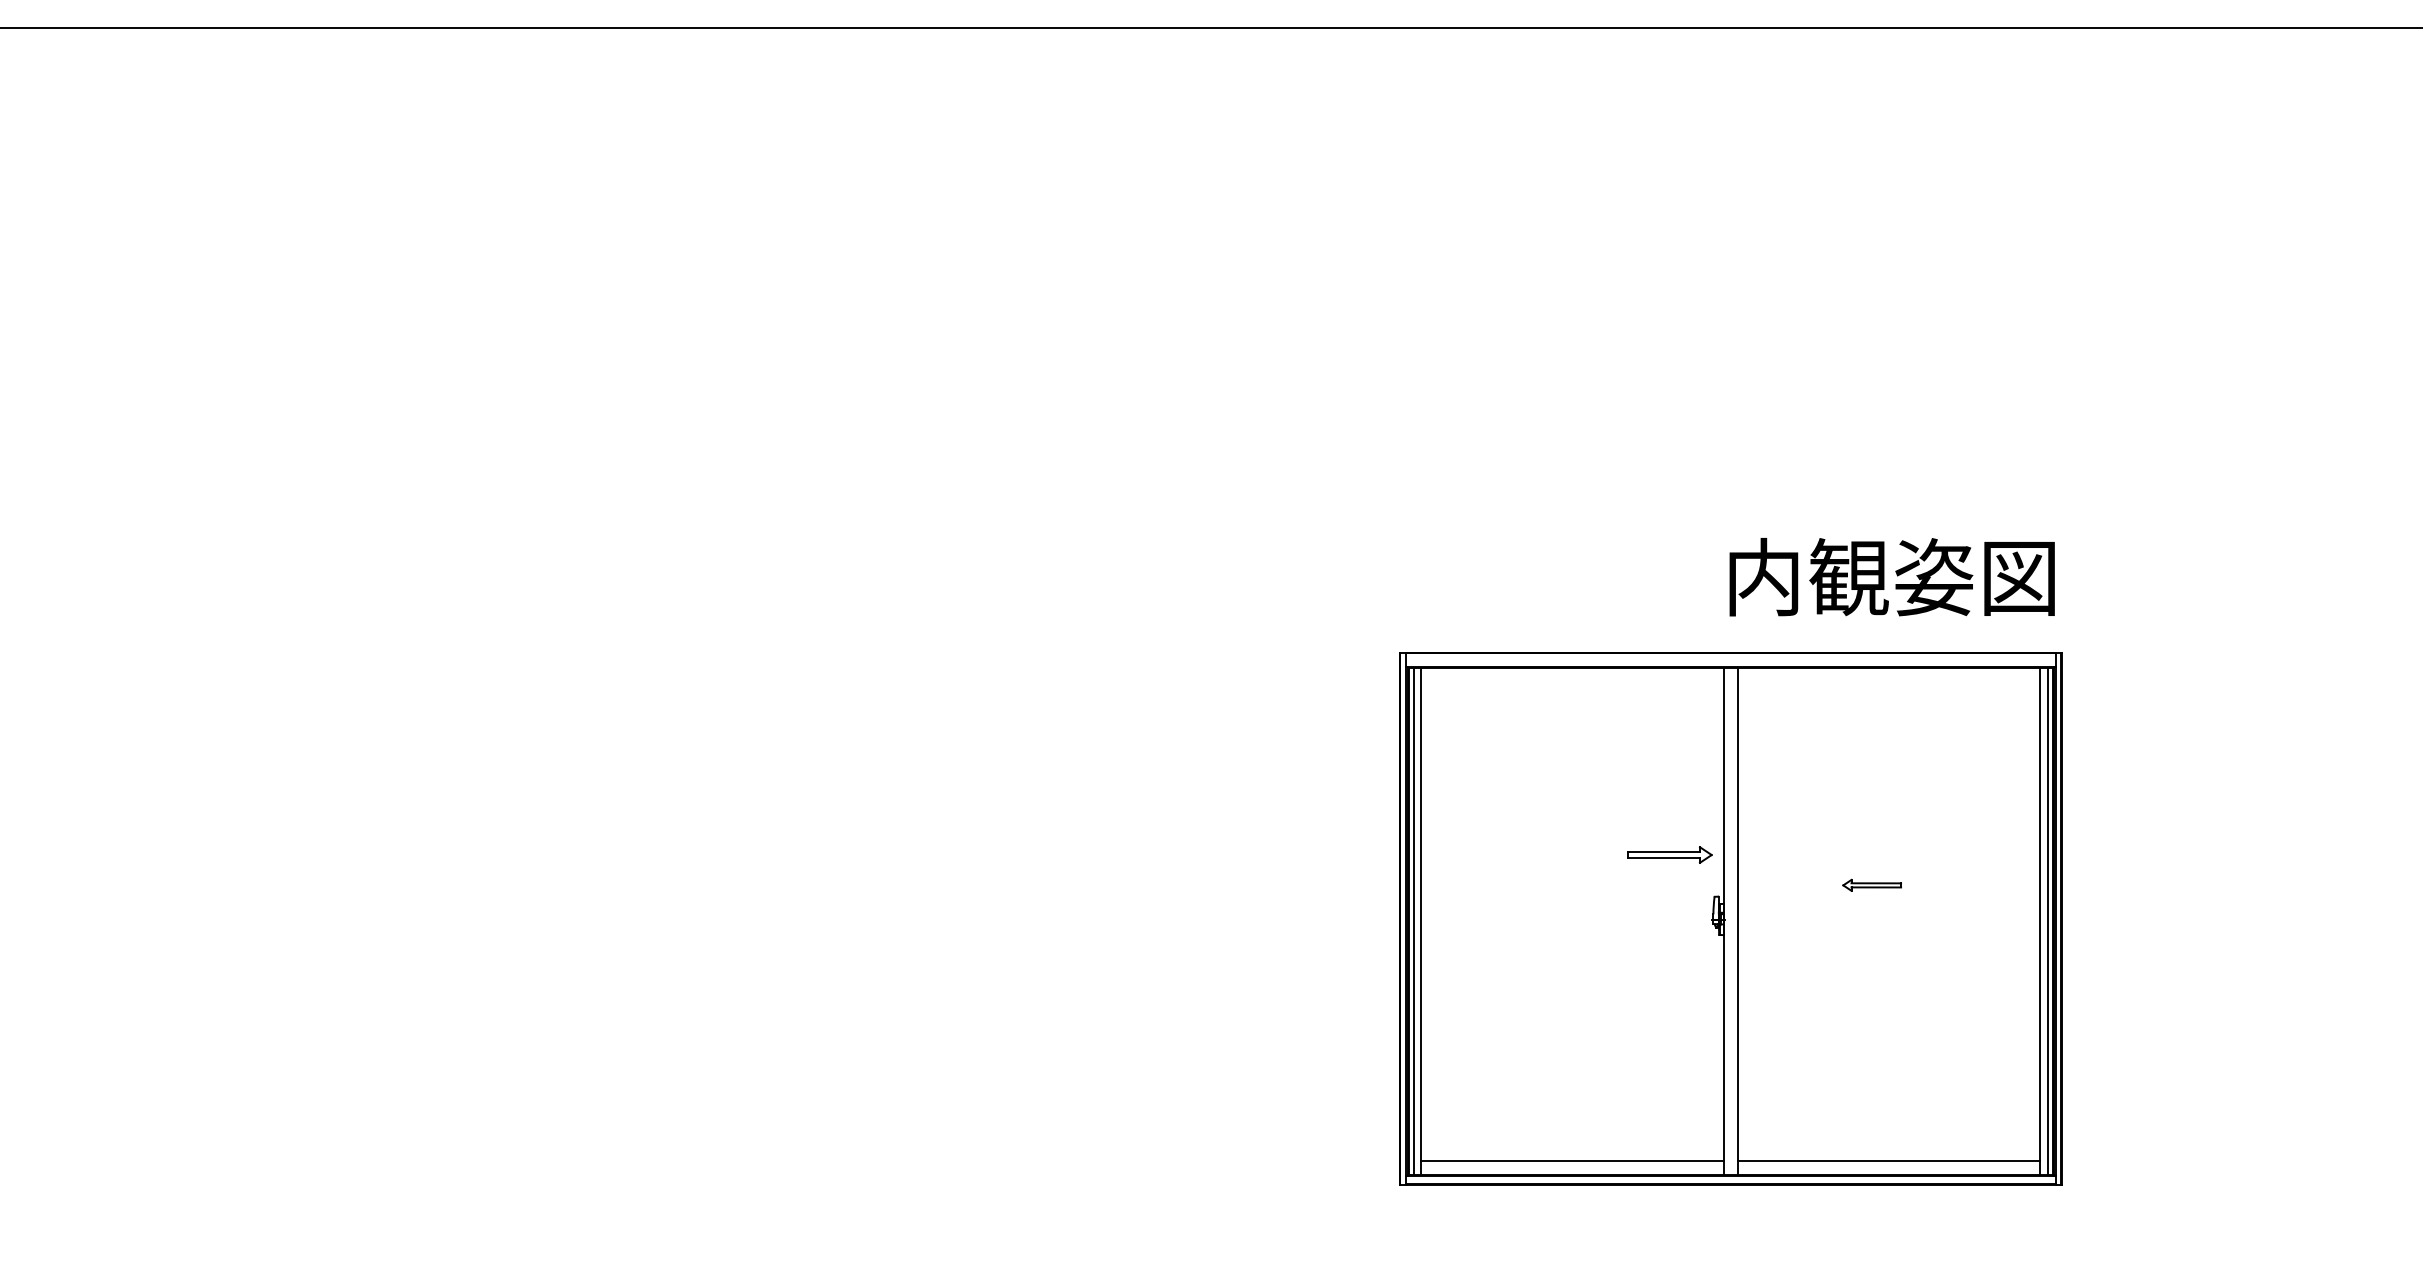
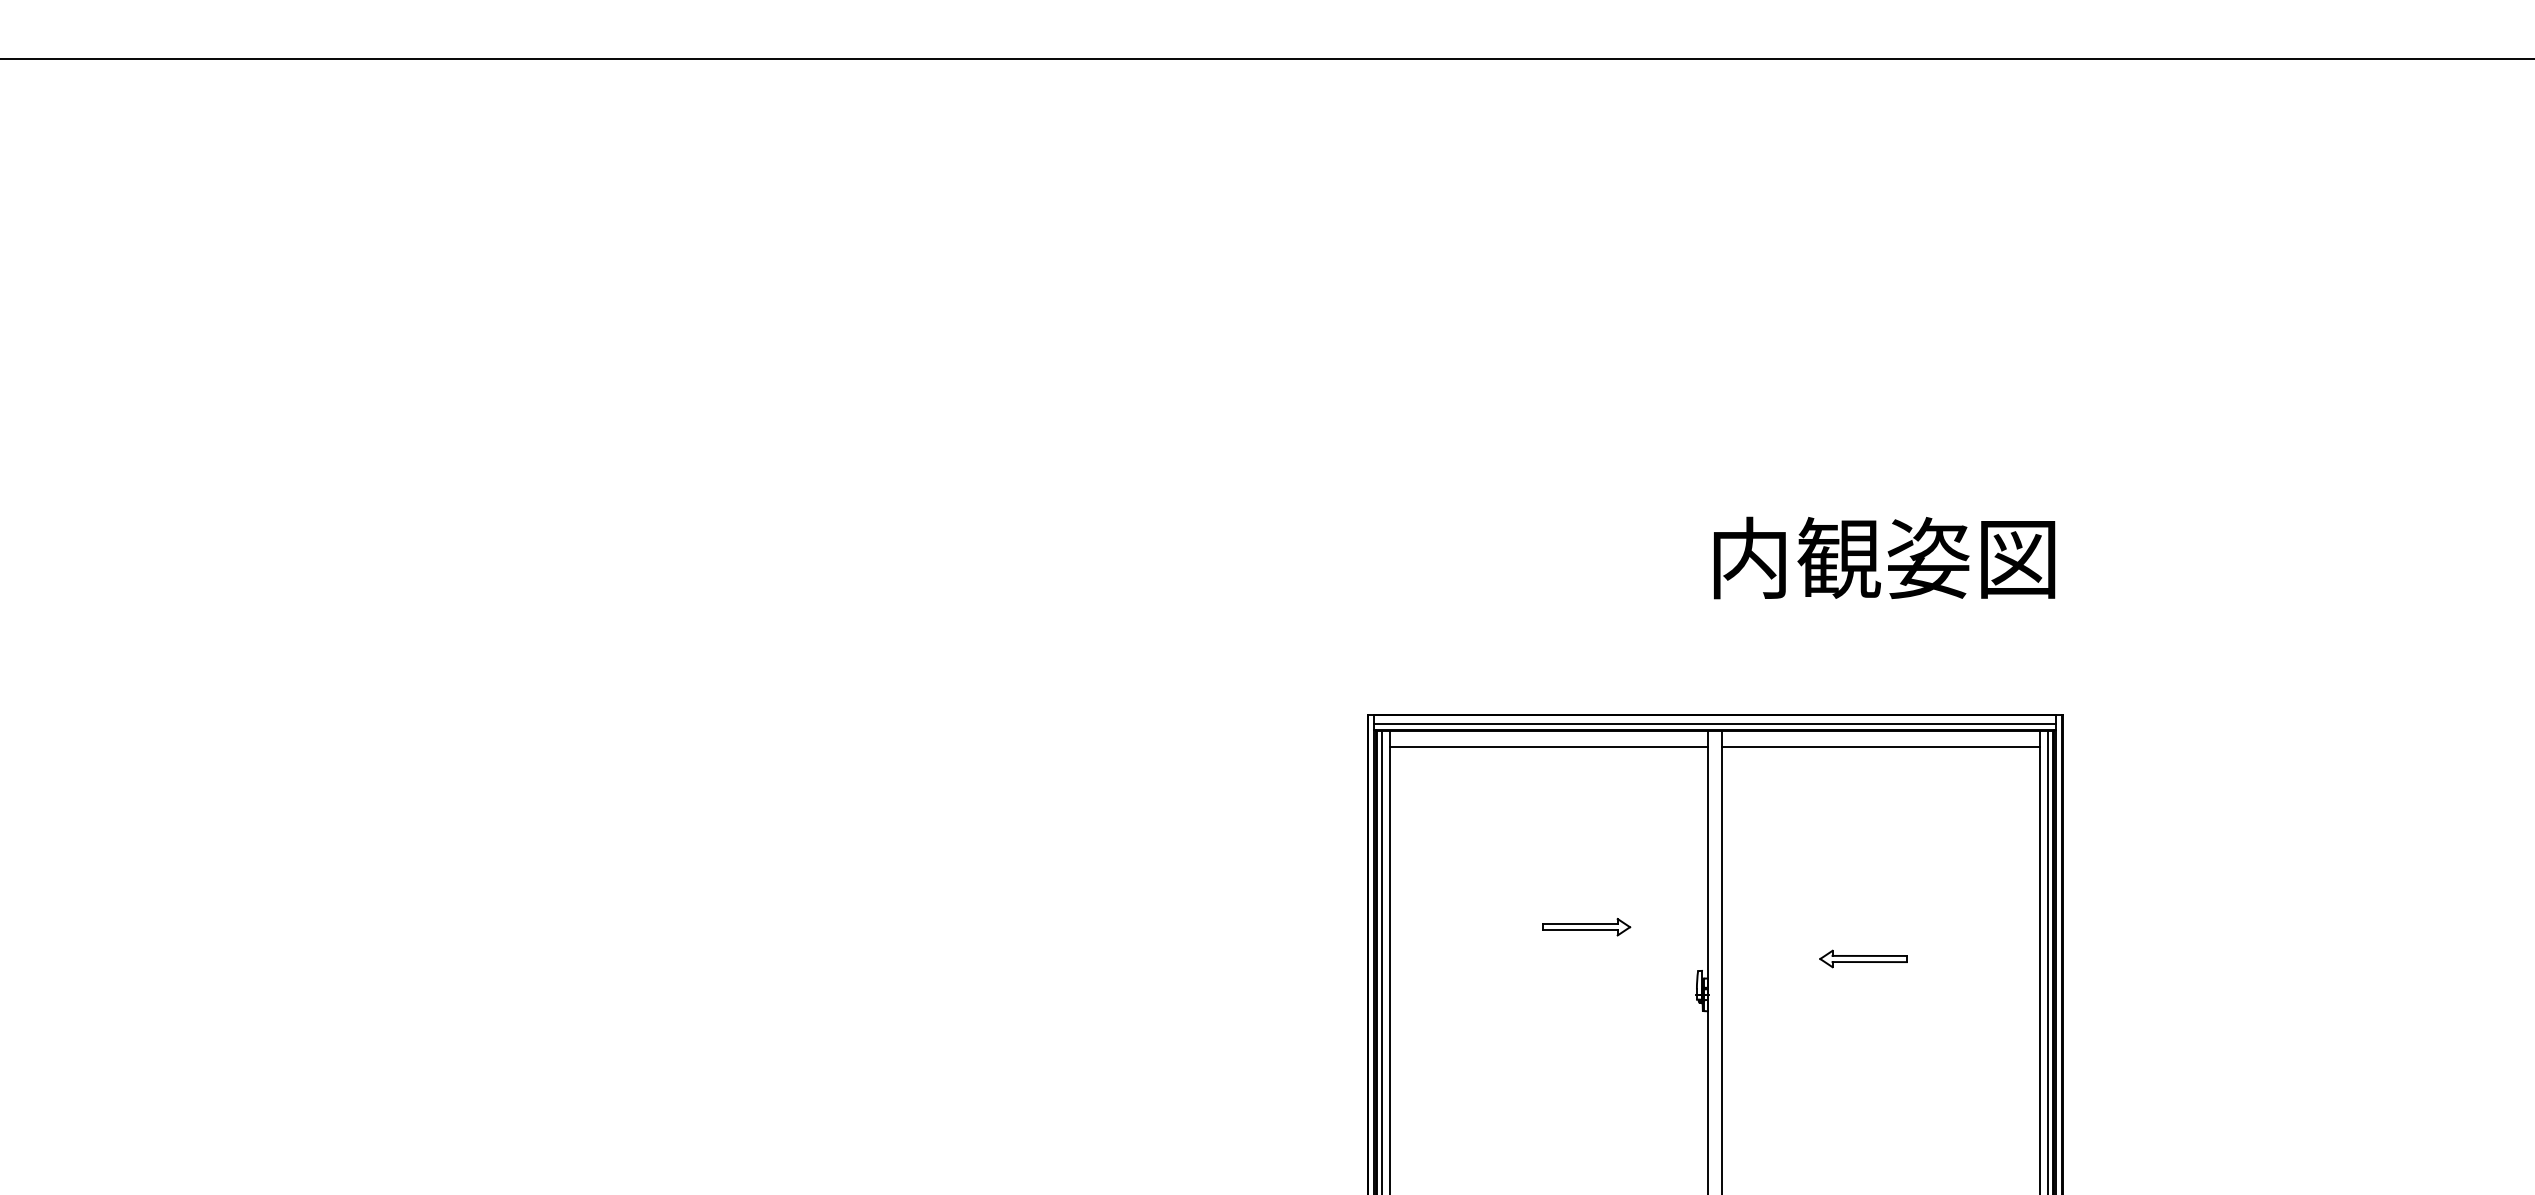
text: (1891, 577) -> (1883, 558), moved
line: (1730, 661) -> (1714, 724), added
line: (1572, 683) -> (1549, 747), added
line: (1888, 683) -> (1880, 747), added
part: (1669, 854) -> (1585, 926), moved
part: (1871, 885) -> (1862, 959), size x1.43

